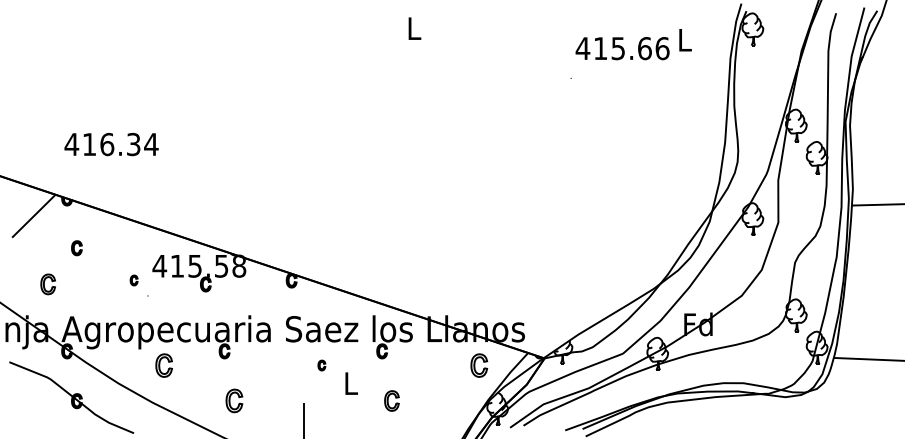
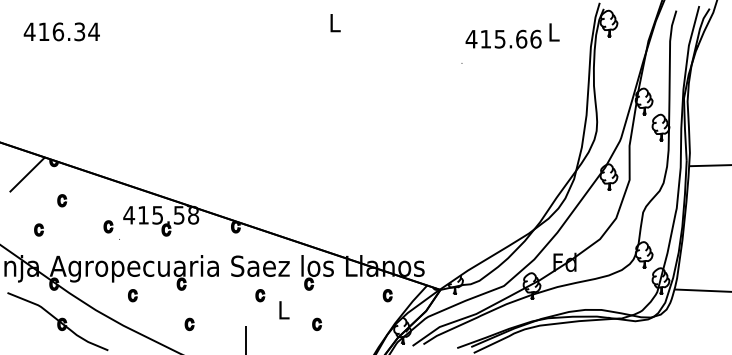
text: (111, 144) -> (61, 31), moved
part: (133, 280) -> (107, 226), size x1.43
part: (48, 284) -> (39, 230), size x0.71
part: (164, 365) -> (133, 295), size x0.62
part: (321, 365) -> (260, 295), size x1.43
part: (479, 365) -> (387, 295), size x0.62
part: (234, 401) -> (189, 324), size x0.62
part: (391, 401) -> (316, 324), size x0.71

